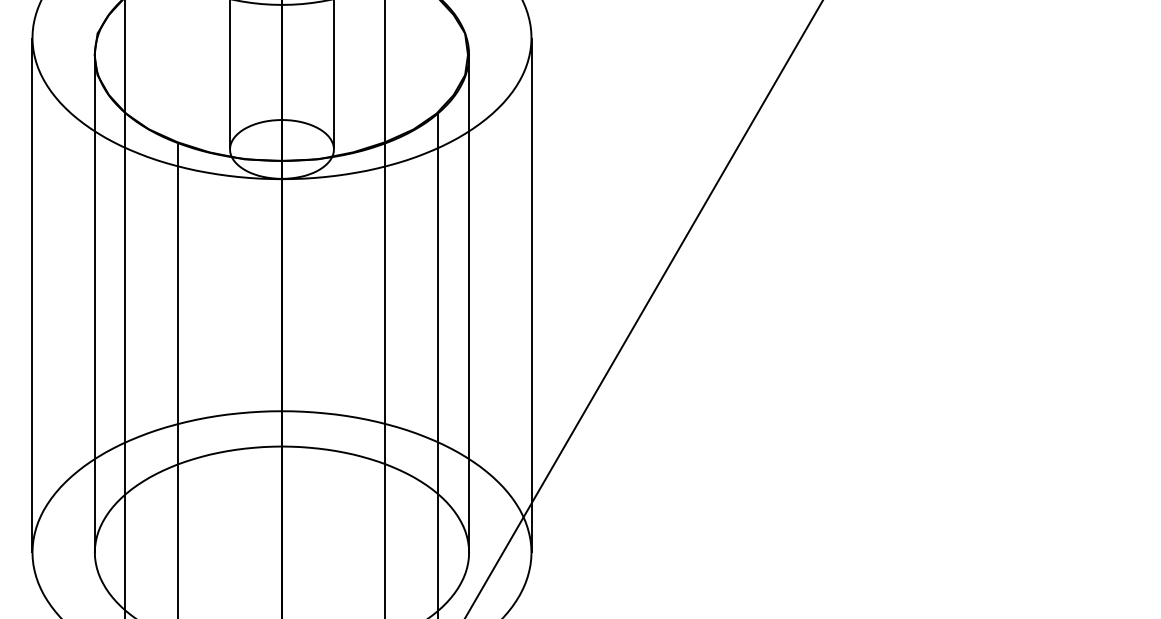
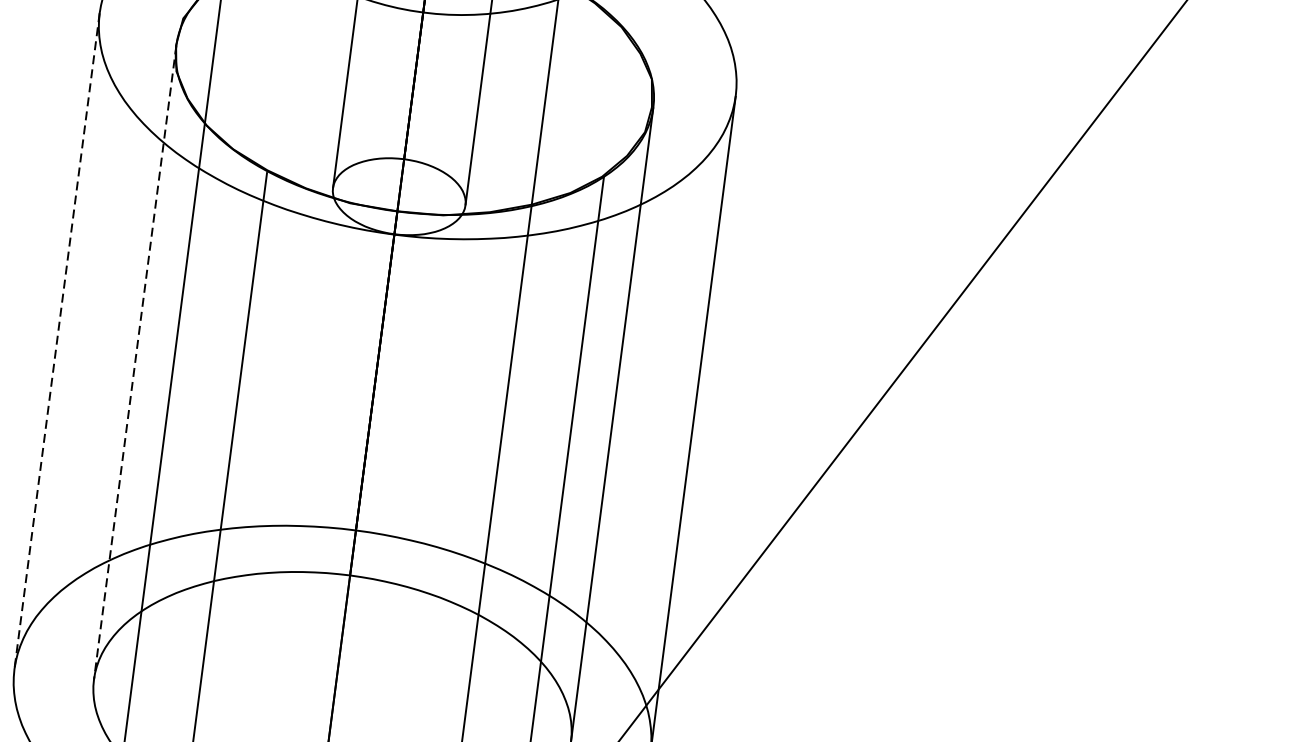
line: (32, 295) -> (57, 341), solid -> dashed
line: (94, 303) -> (134, 362), solid -> dashed

